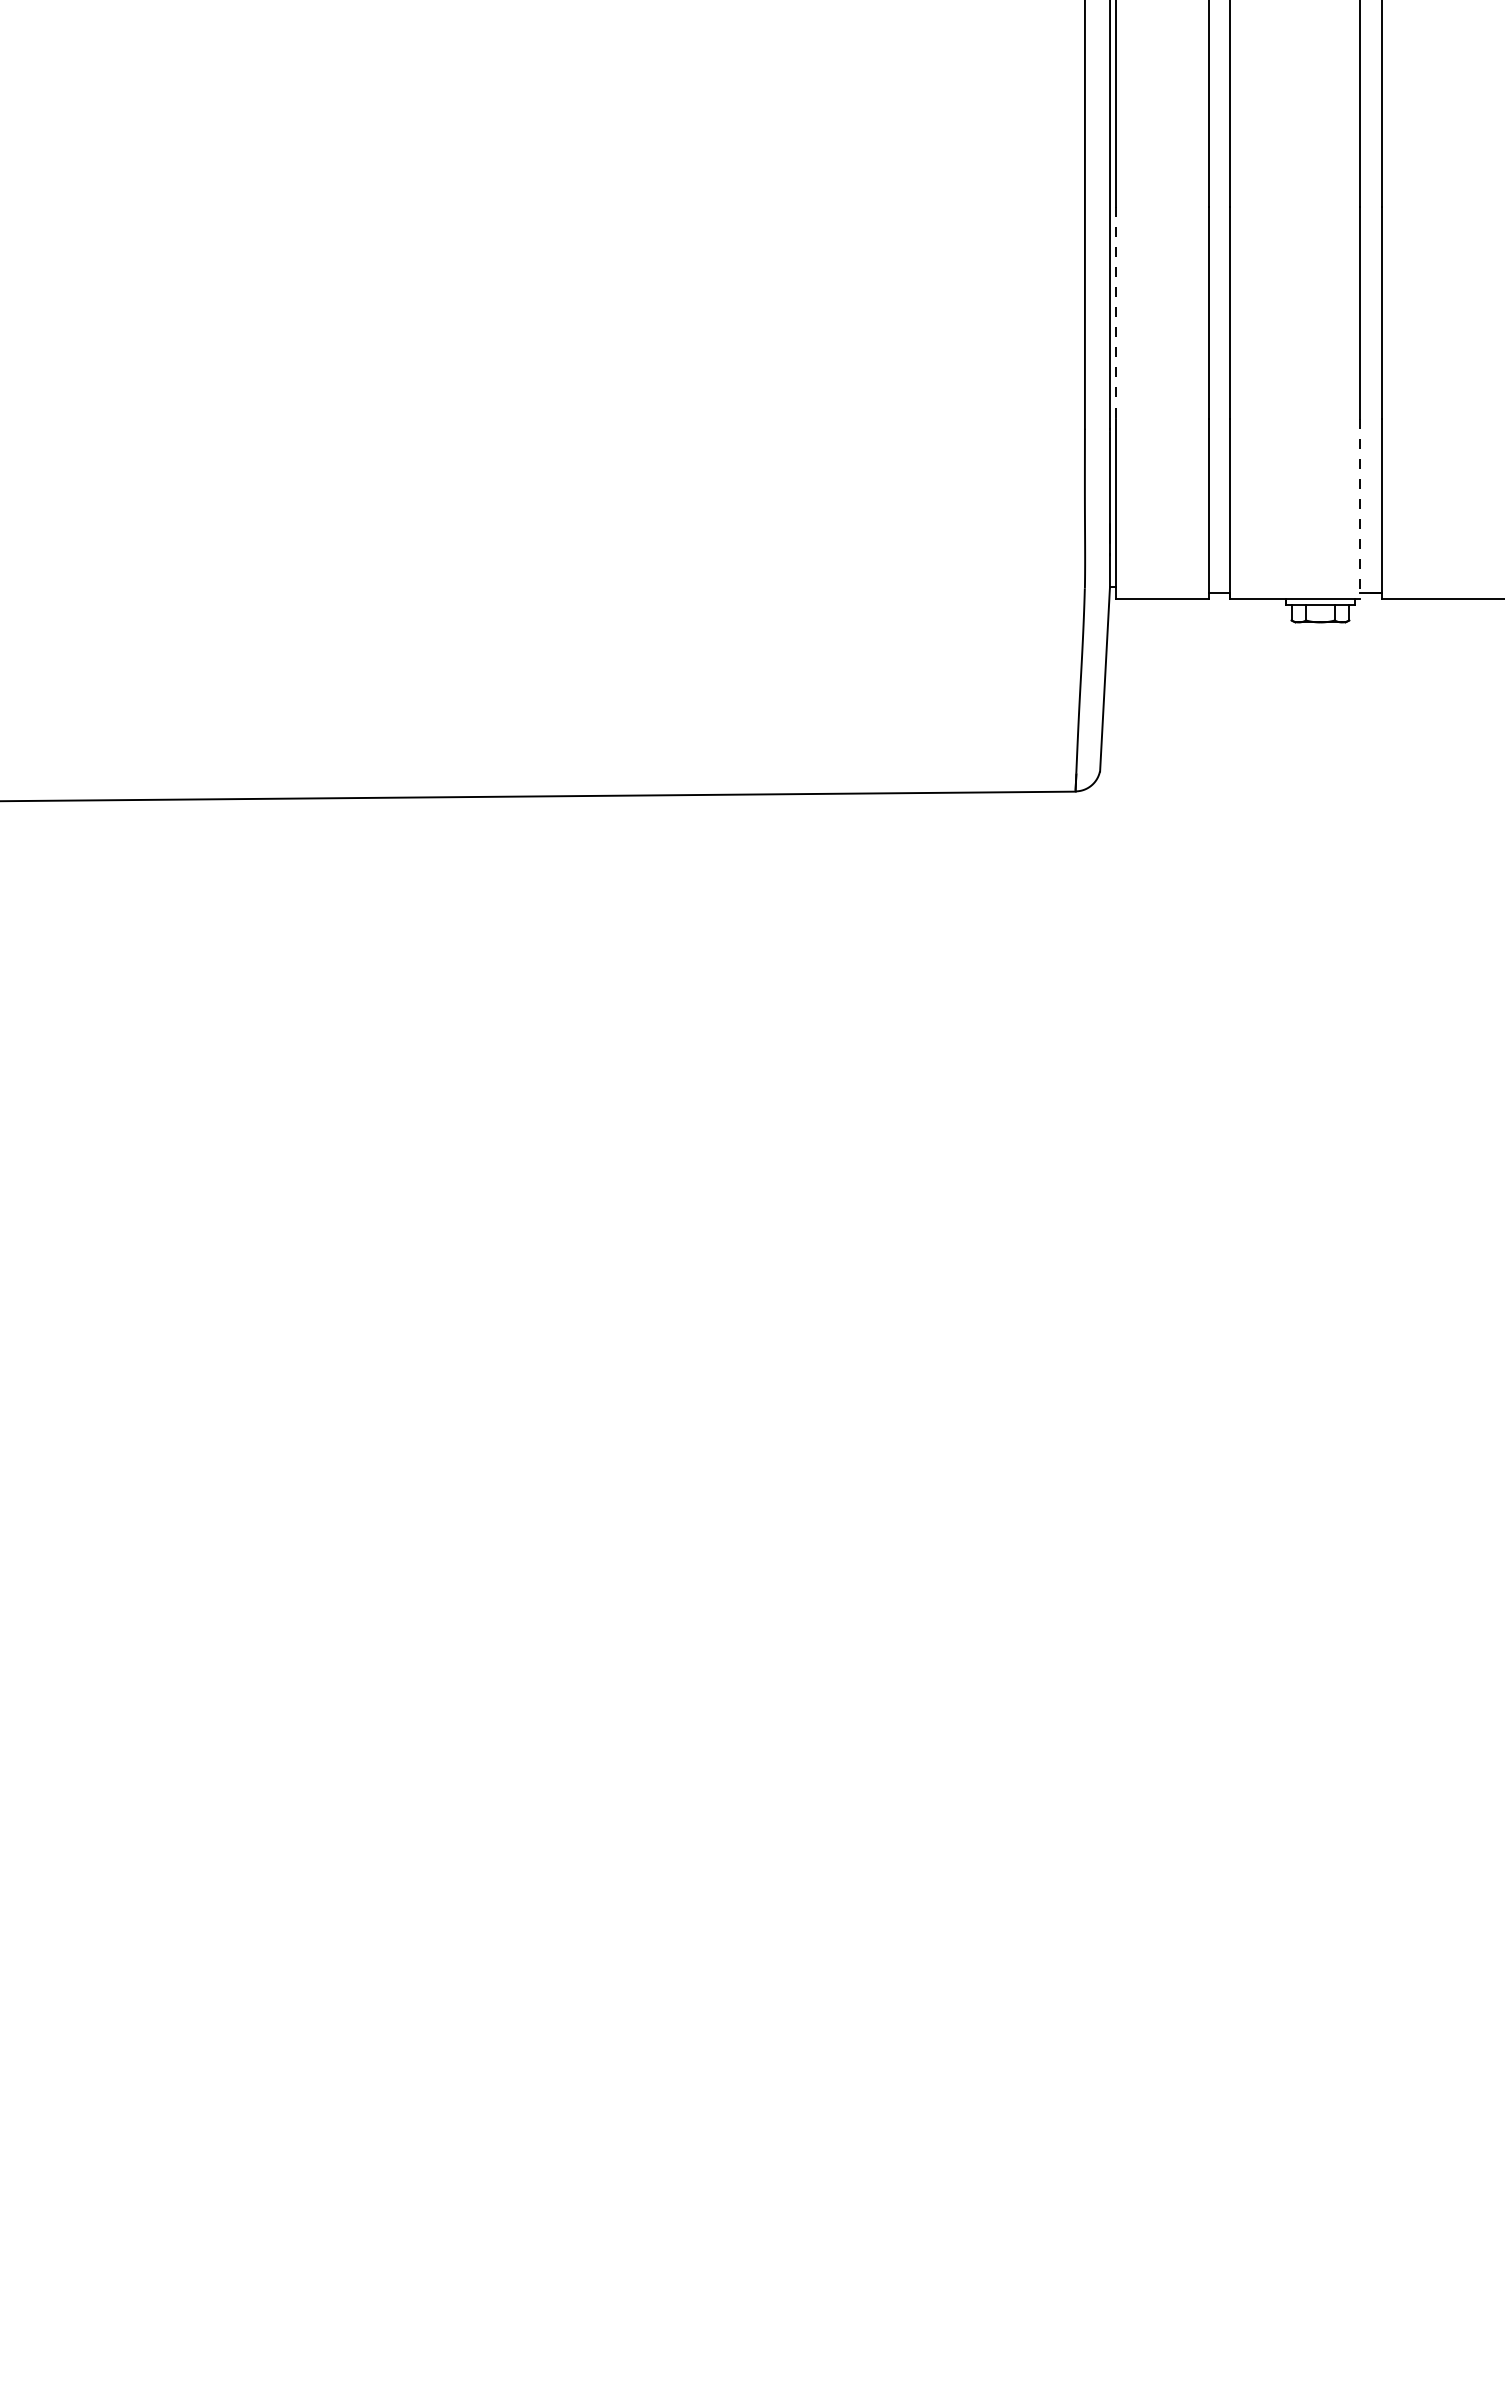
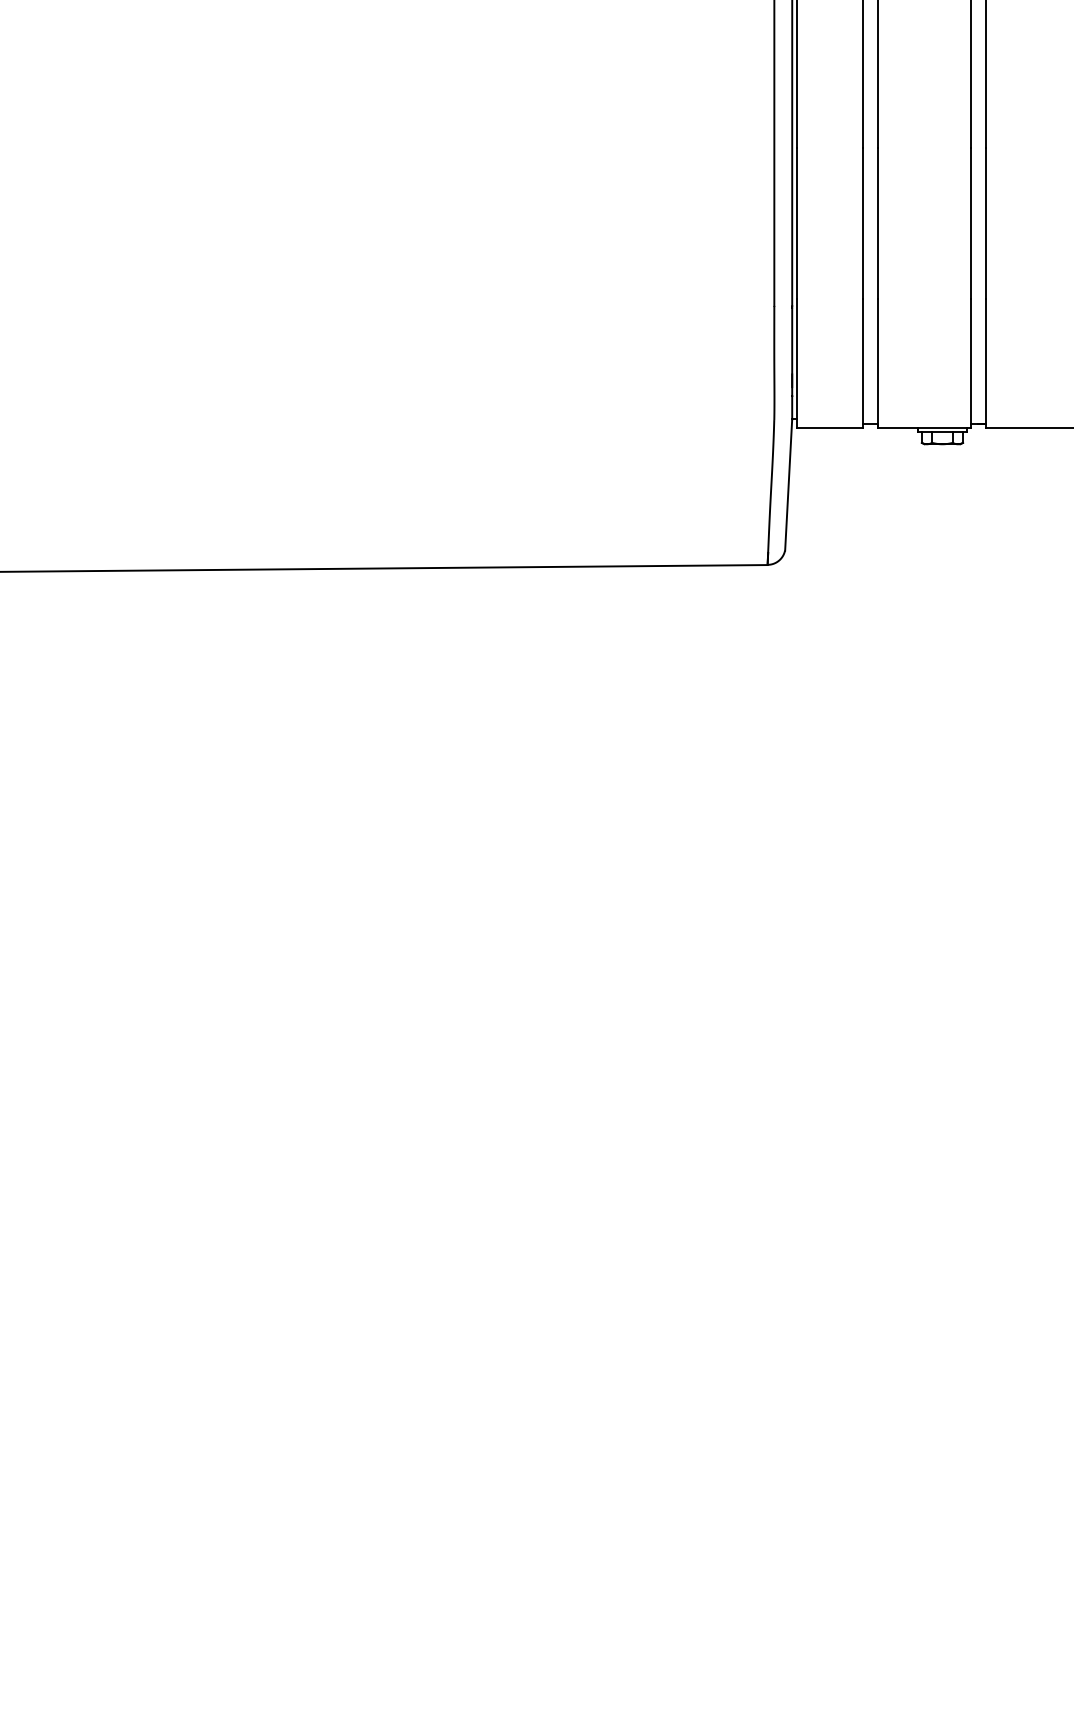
line: (1116, 312) -> (796, 222), dashed -> solid
line: (1359, 509) -> (970, 363), dashed -> solid

